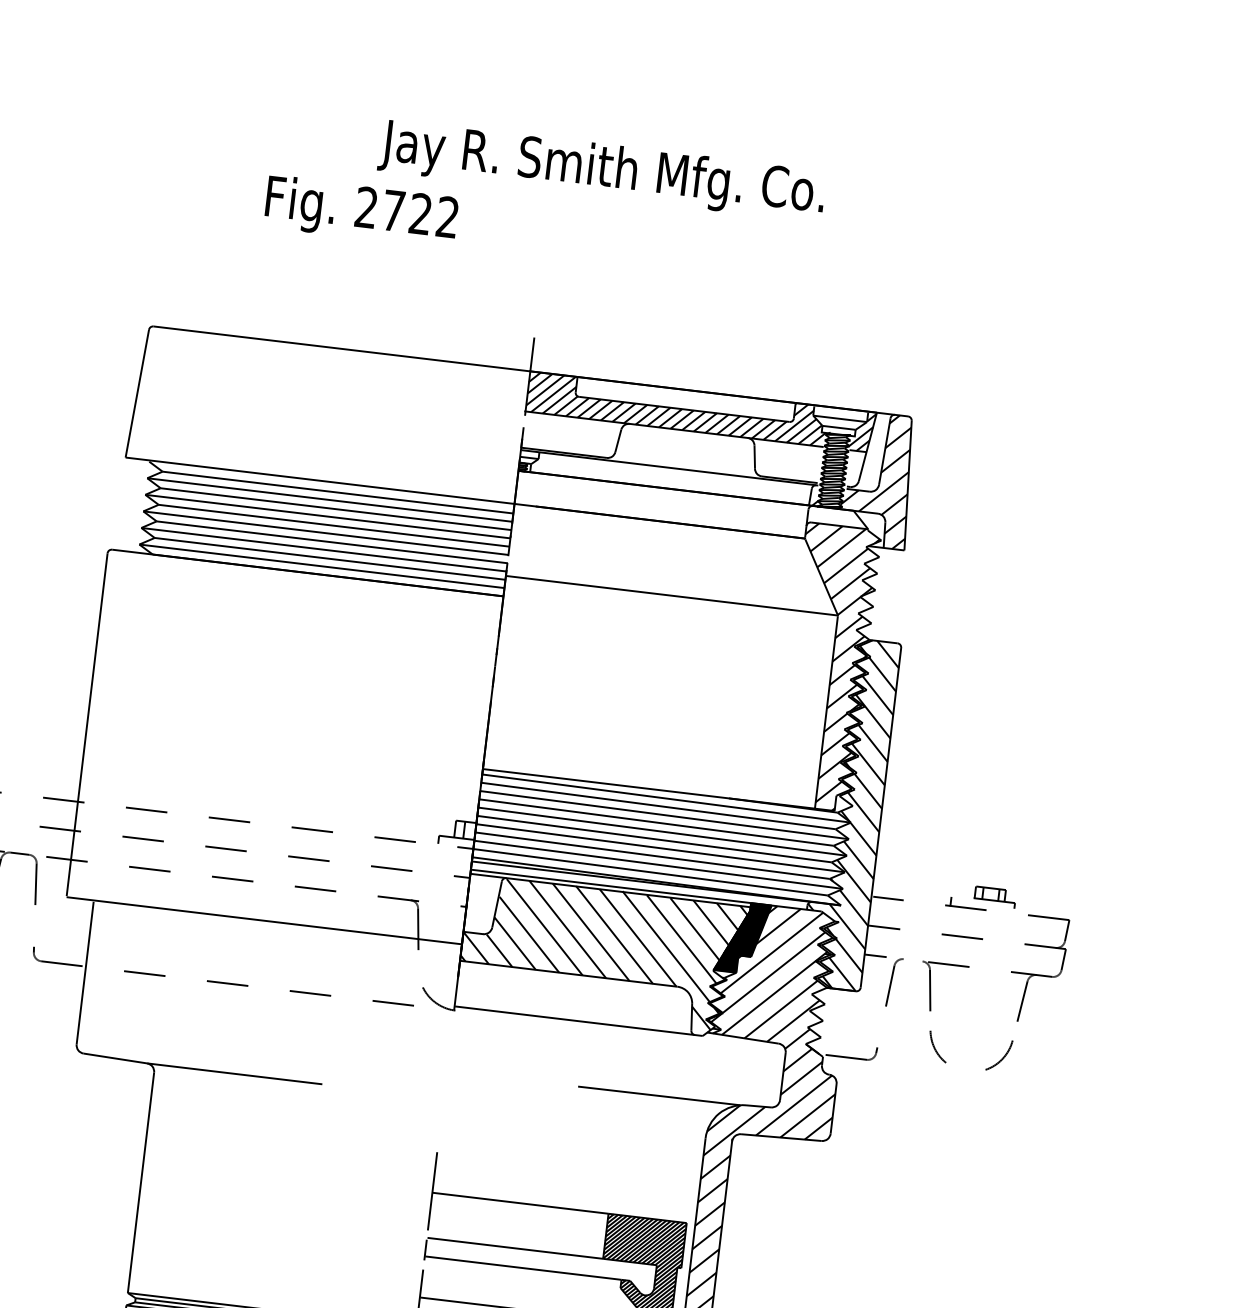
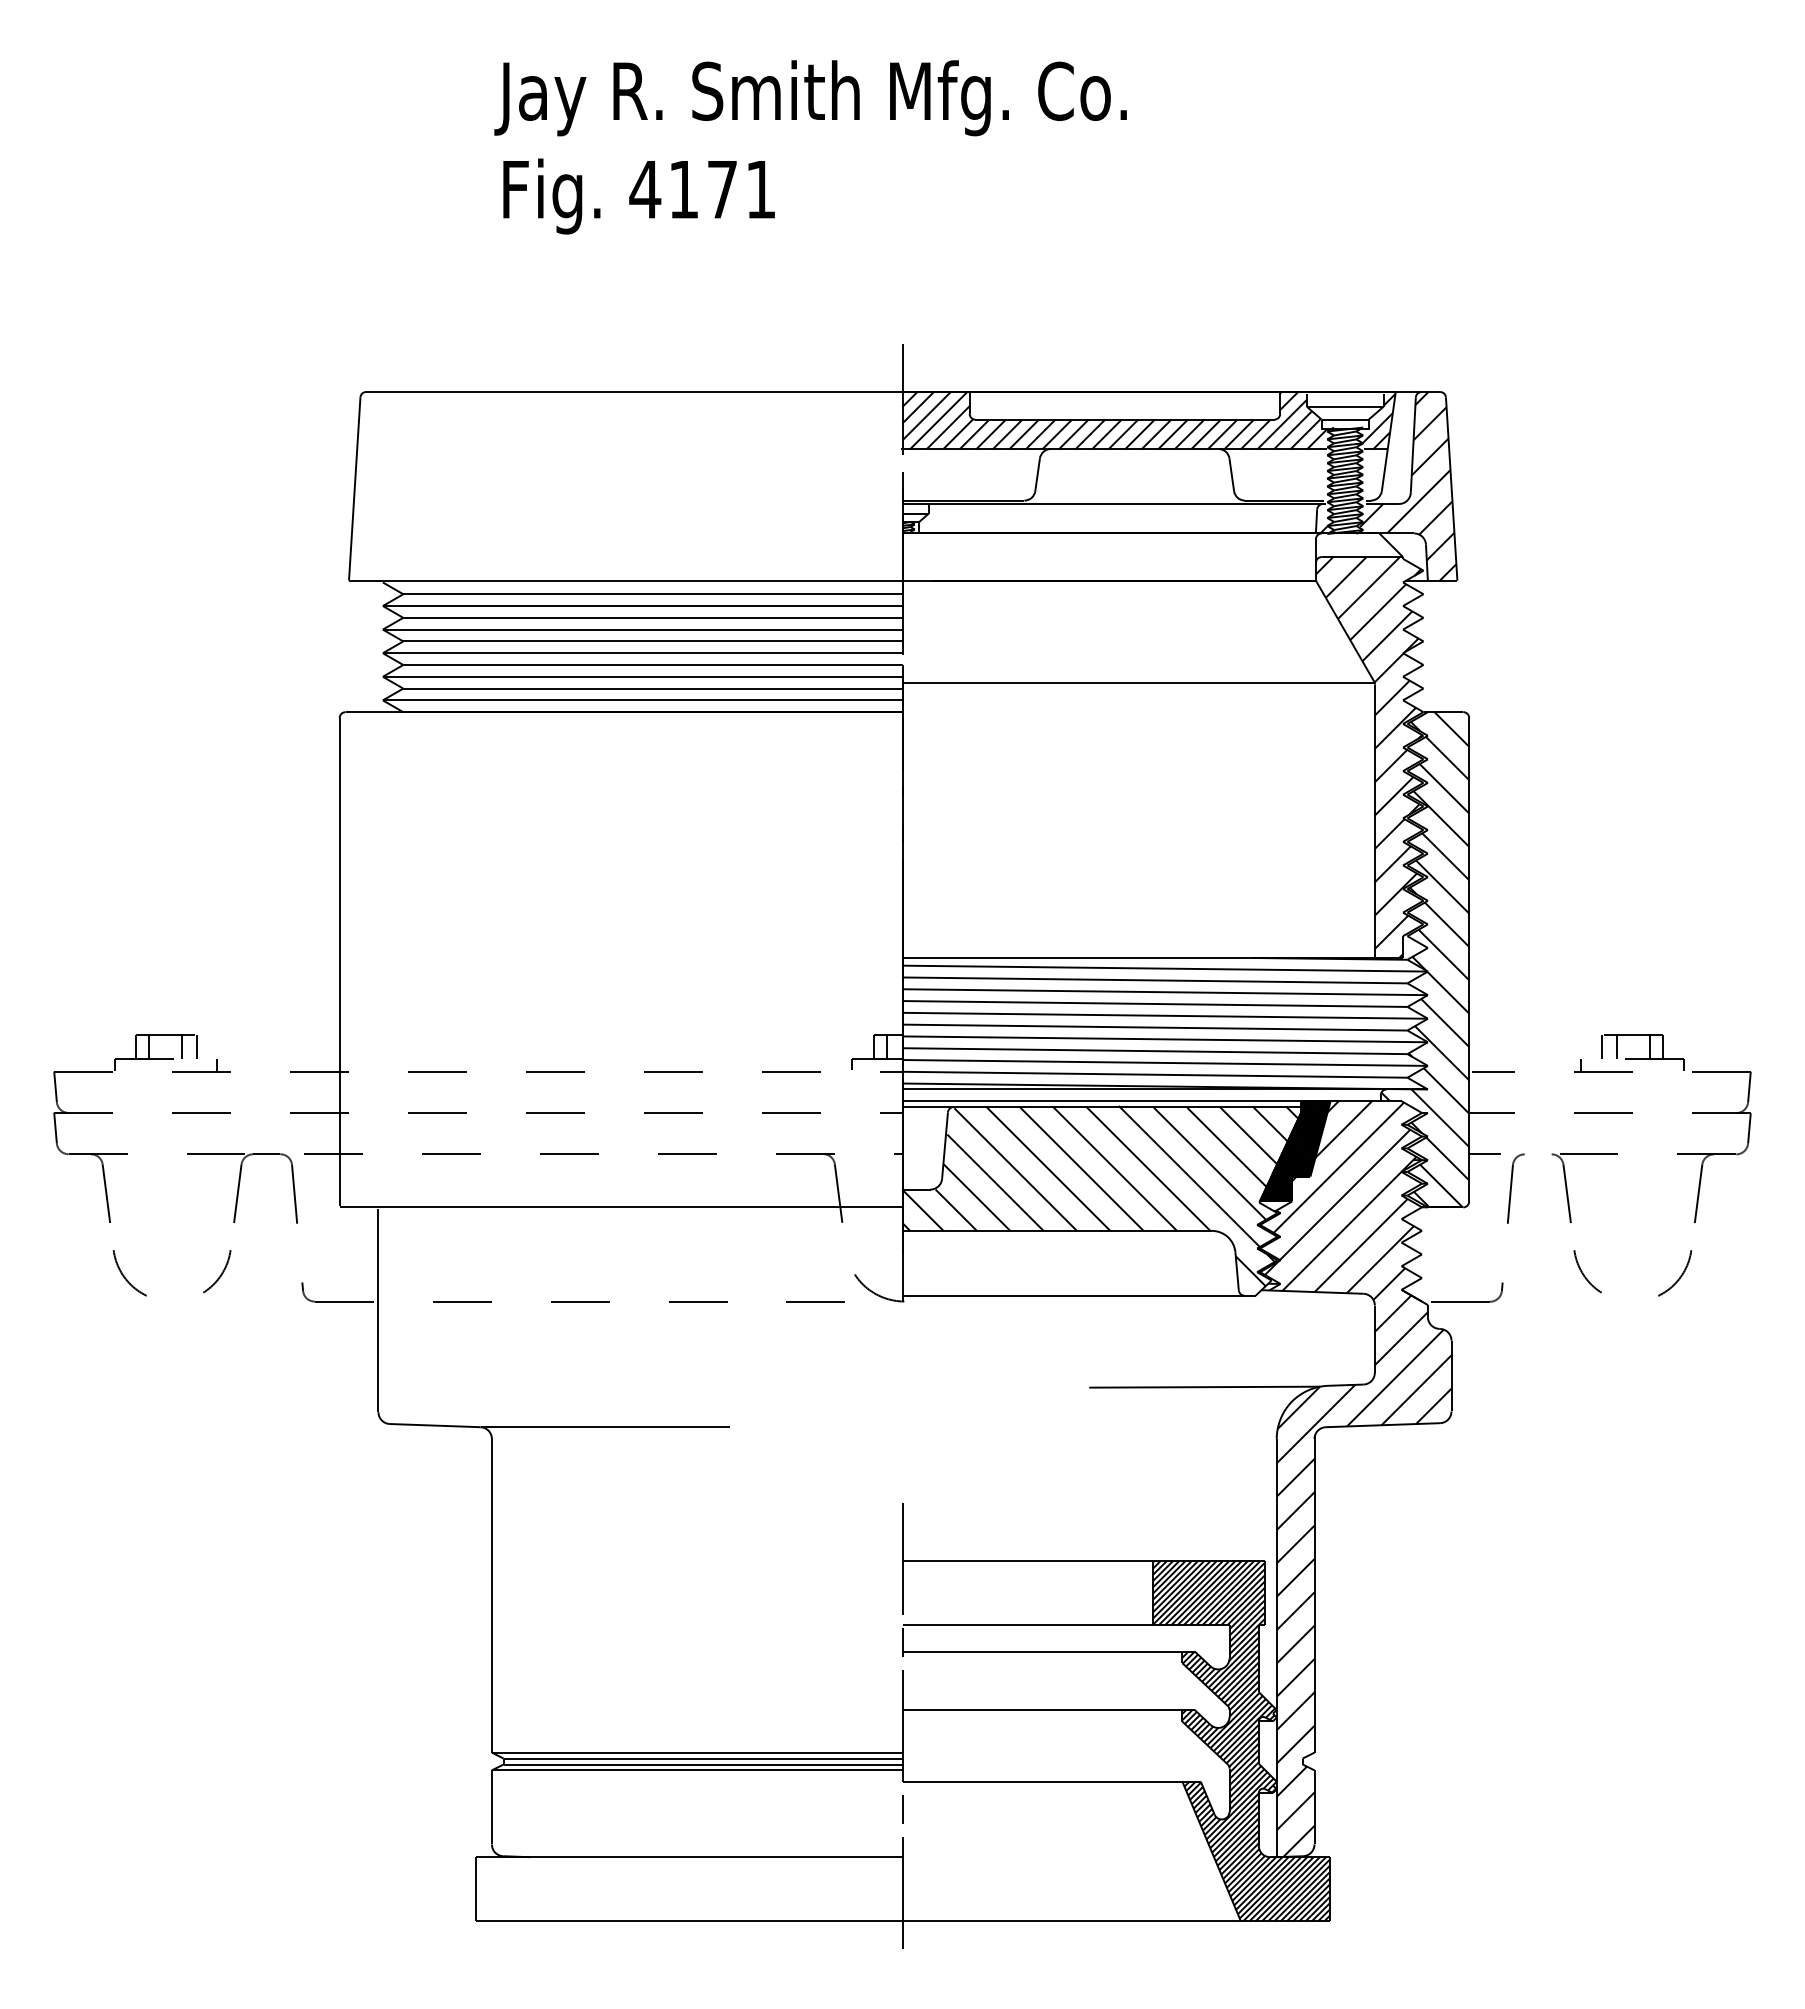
text: (602, 170) -> (810, 98), moved
text: (406, 212) -> (701, 189), 2722 -> 4171
part: (994, 897) -> (1642, 1052), size x1.43

